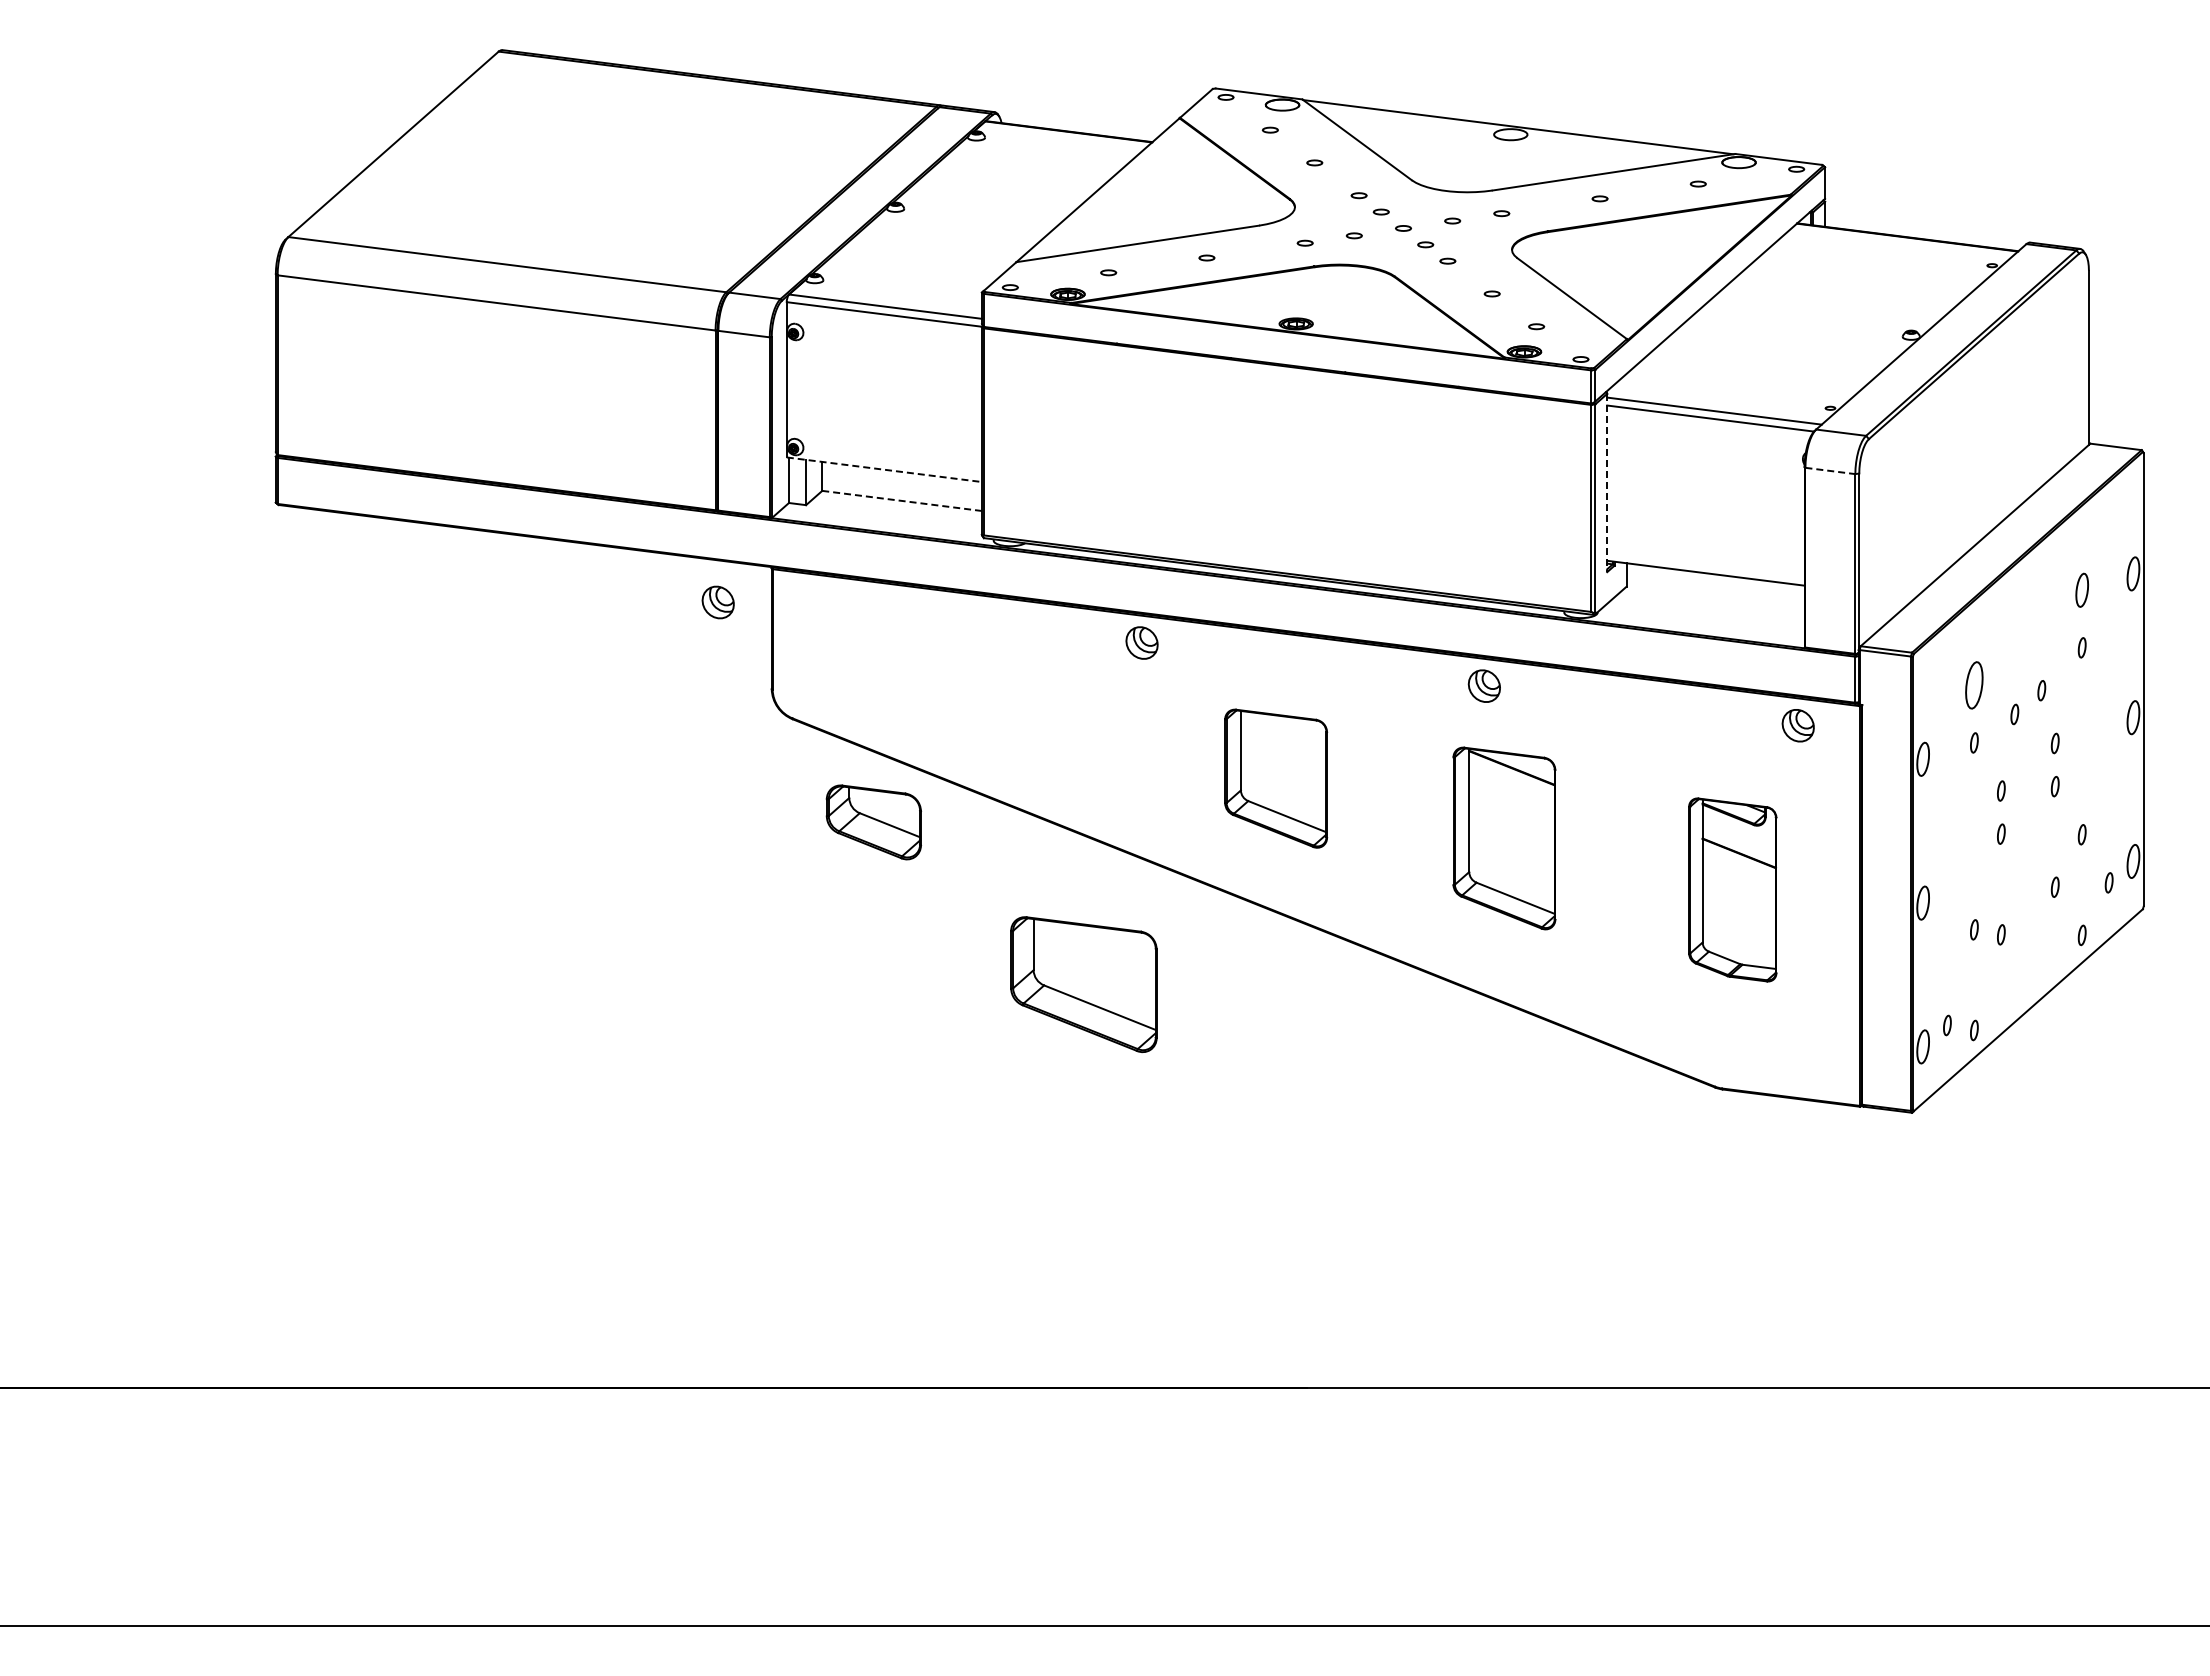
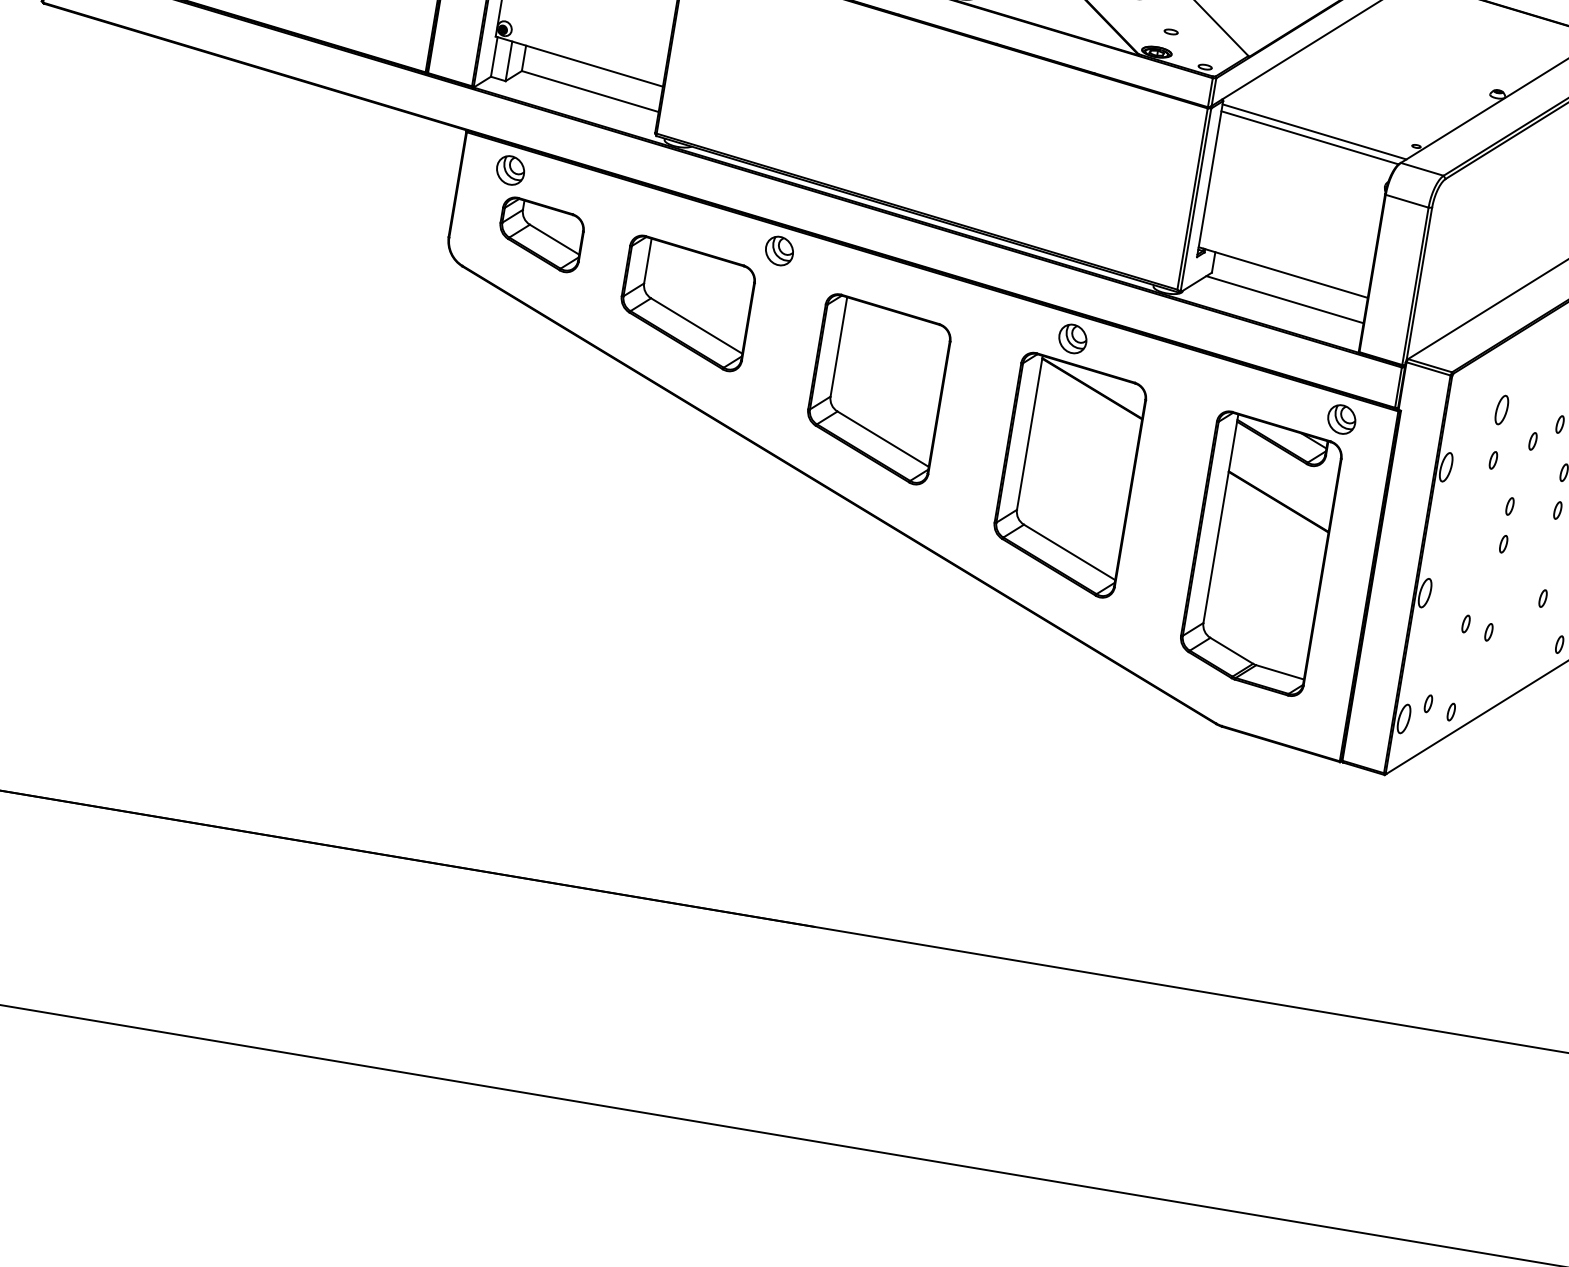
line: (884, 469) -> (579, 61), dashed -> solid
line: (1830, 471) -> (1407, 201), dashed -> solid
line: (1607, 483) -> (1210, 179), dashed -> solid
line: (901, 500) -> (589, 91), dashed -> solid
part: (717, 602) -> (509, 170), moved
line: (1712, 602) -> (1284, 299), added
part: (1974, 685) -> (1501, 410), size x0.71
part: (1275, 778) -> (876, 389), size x1.43
part: (873, 822) -> (540, 234), moved
part: (1504, 838) -> (1068, 475), size x1.43
part: (1732, 889) -> (1260, 553), size x1.67
part: (1083, 984) -> (685, 303), moved

